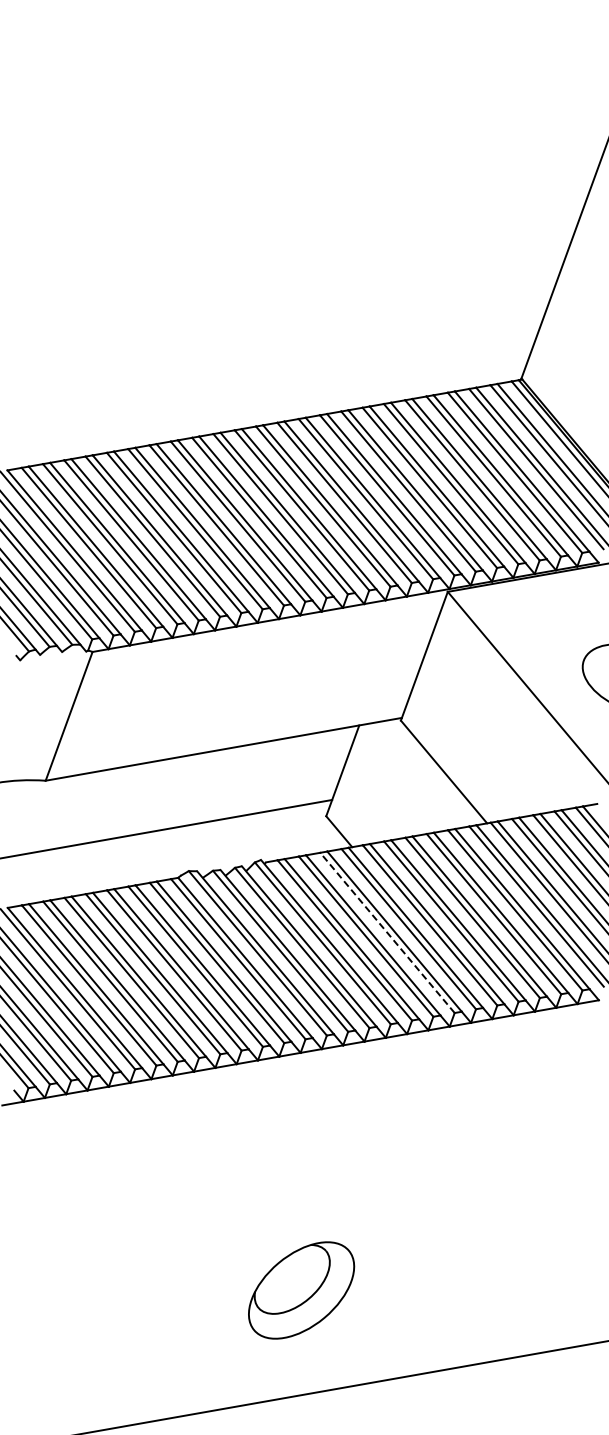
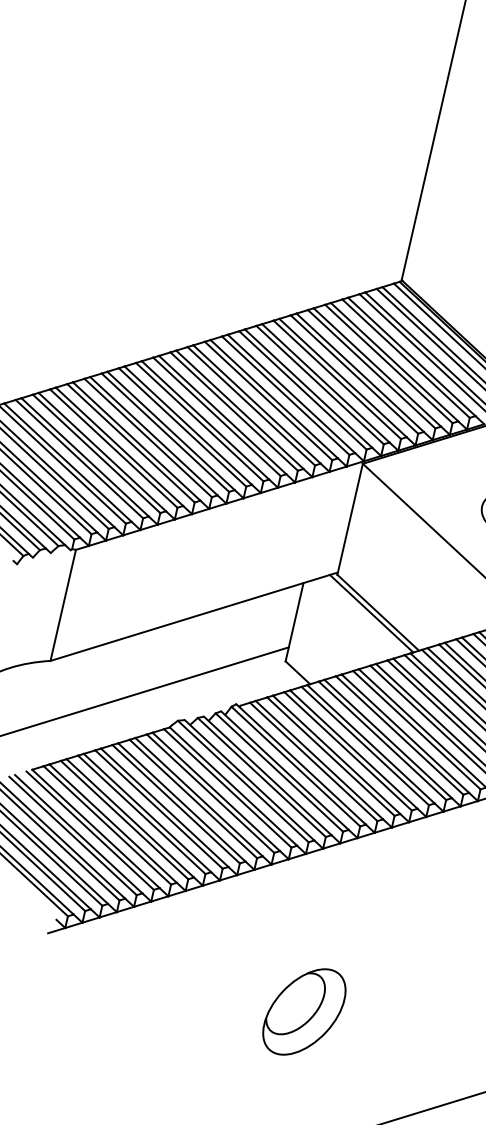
line: (435, 771) -> (371, 613), added
line: (387, 932) -> (348, 751), dashed -> solid
part: (301, 1290) -> (304, 1012), moved

